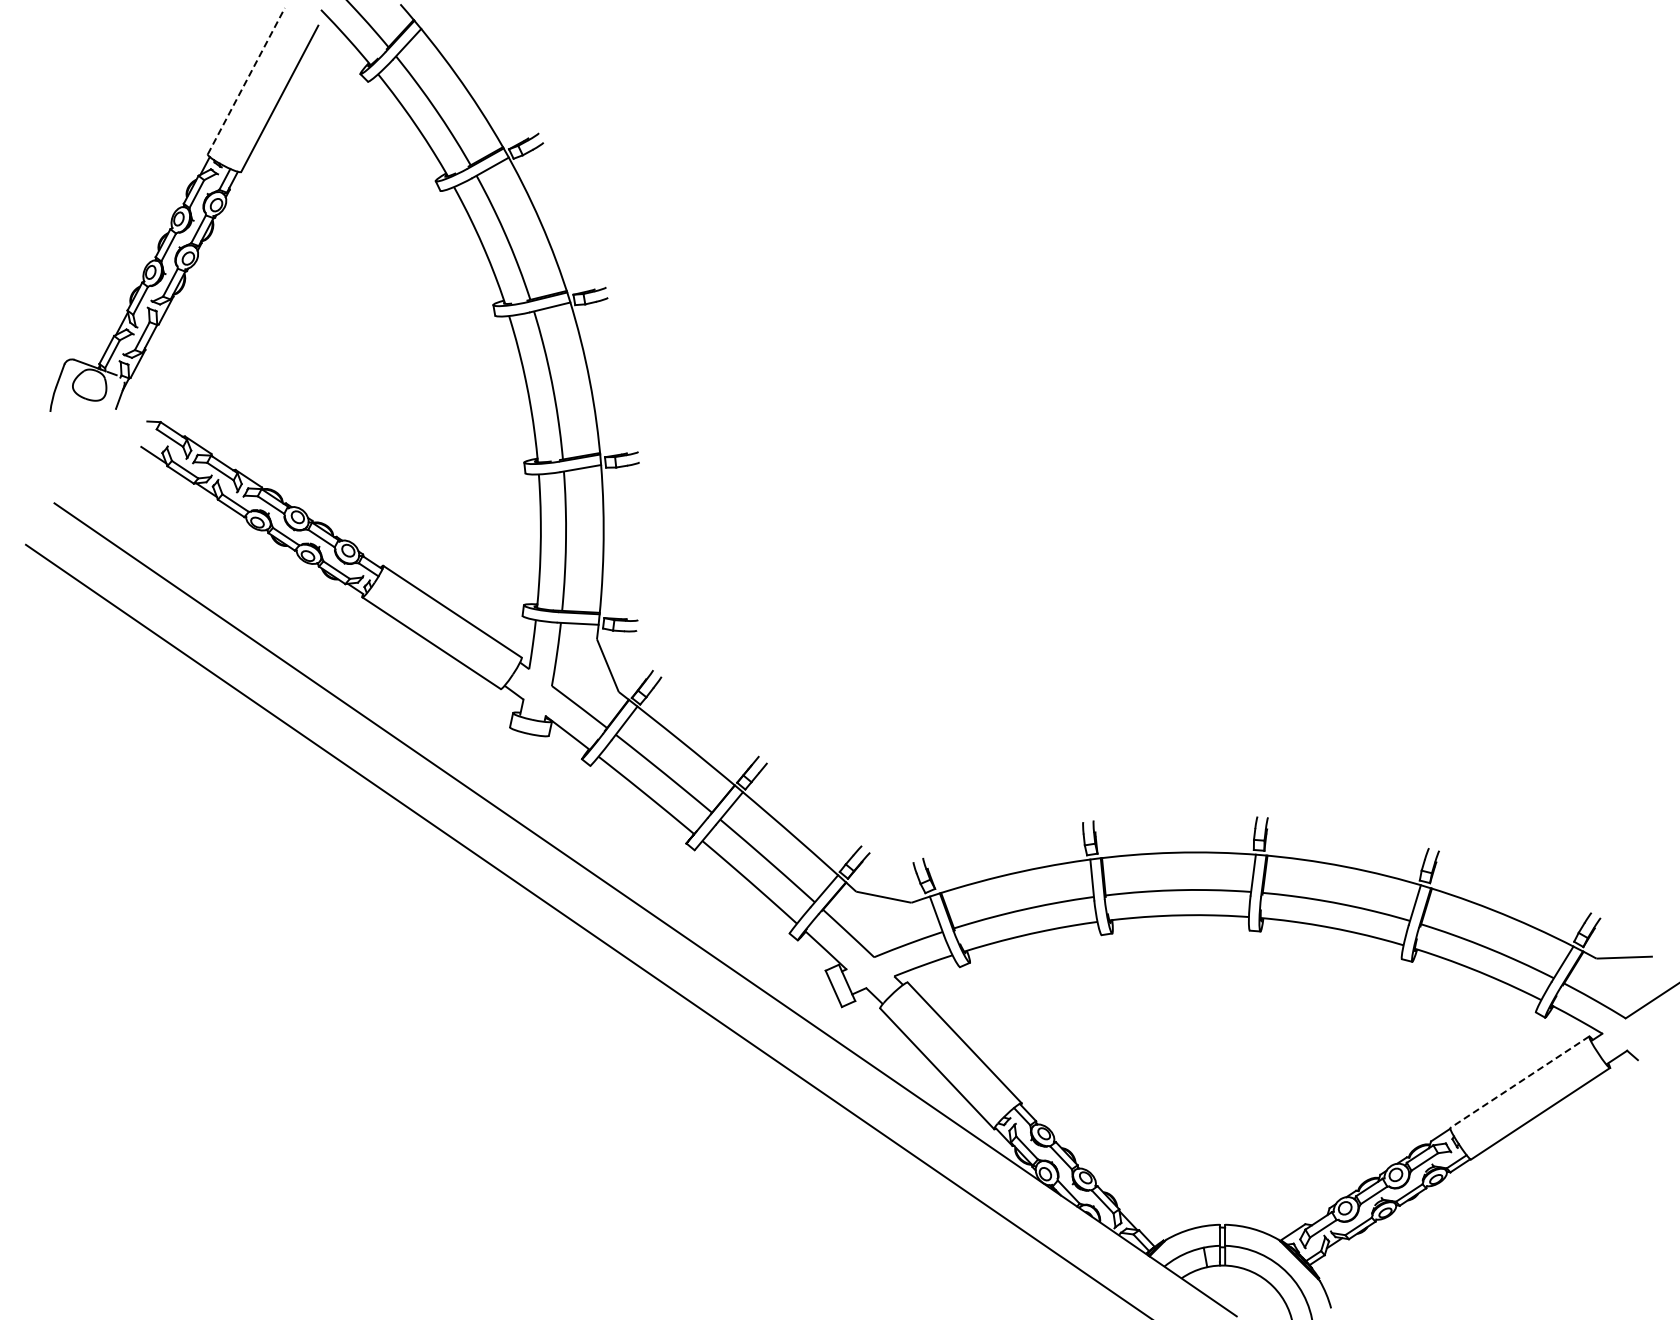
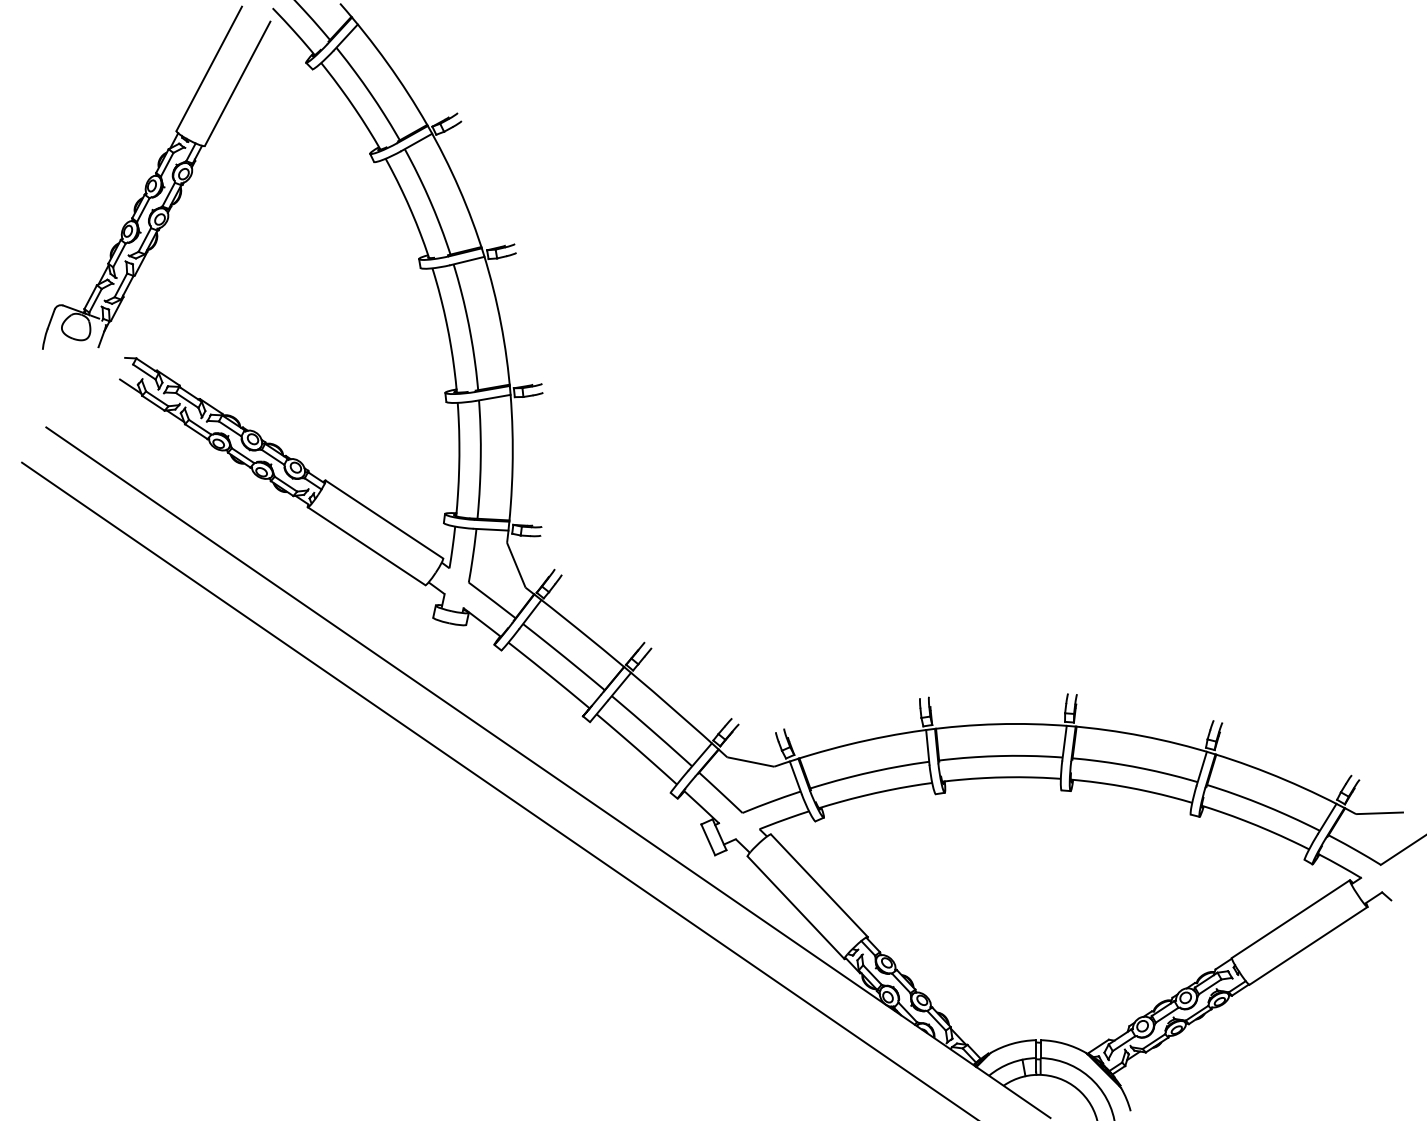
line: (246, 81) -> (209, 69), dashed -> solid
line: (1519, 1082) -> (1290, 919), dashed -> solid

